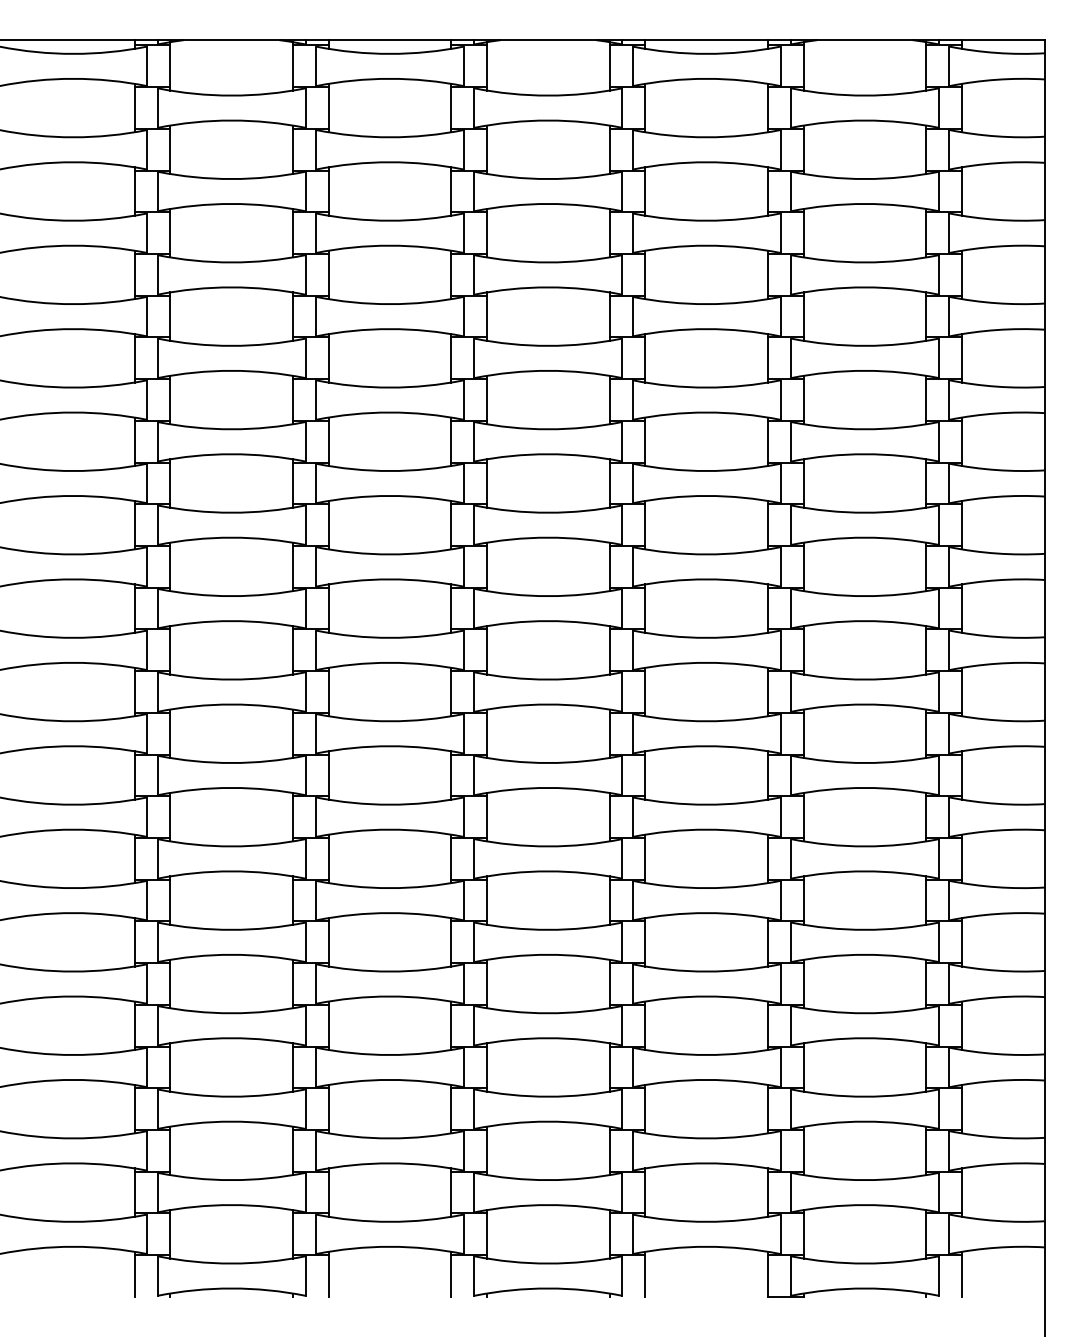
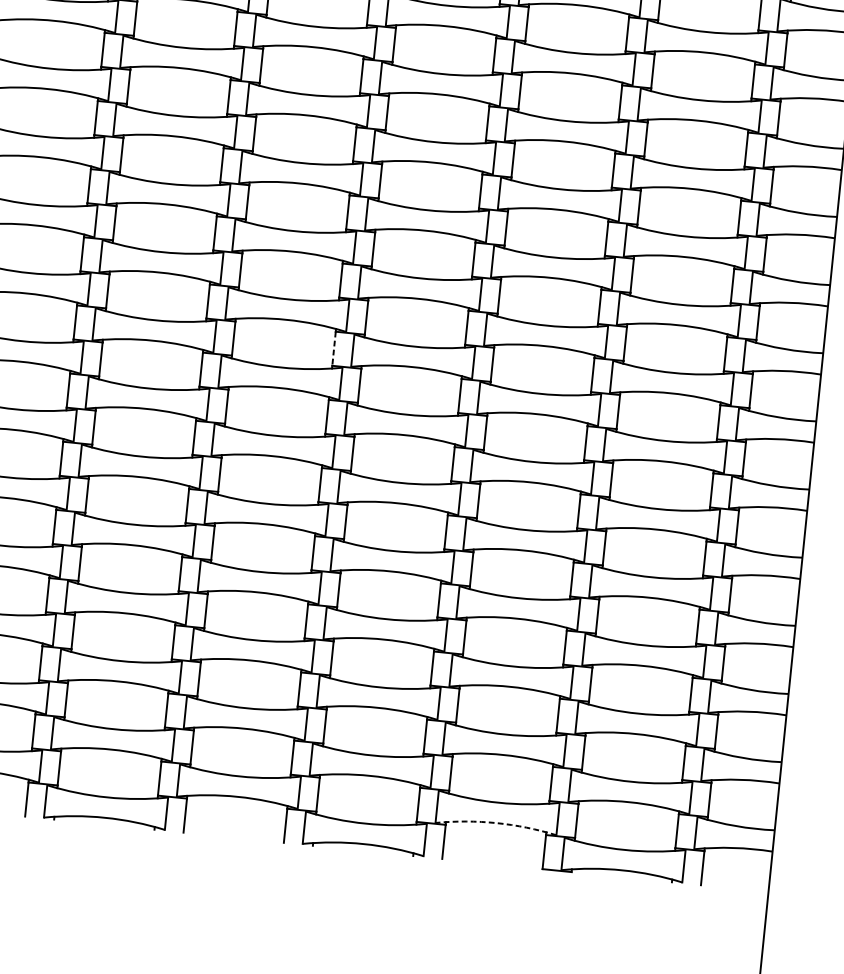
line: (451, 692) -> (334, 349), solid -> dashed
arc: (706, 1246) -> (496, 822), solid -> dashed

